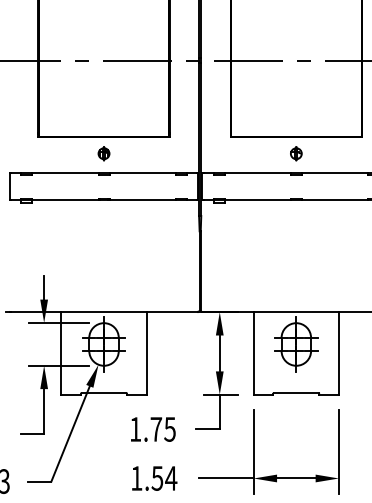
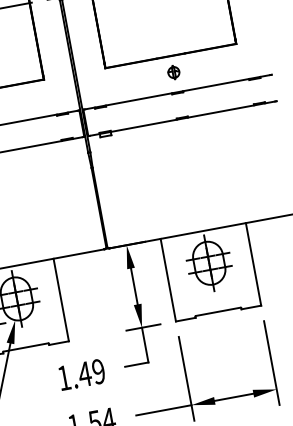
text: (162, 429) -> (91, 373), 1.75 -> 1.49

